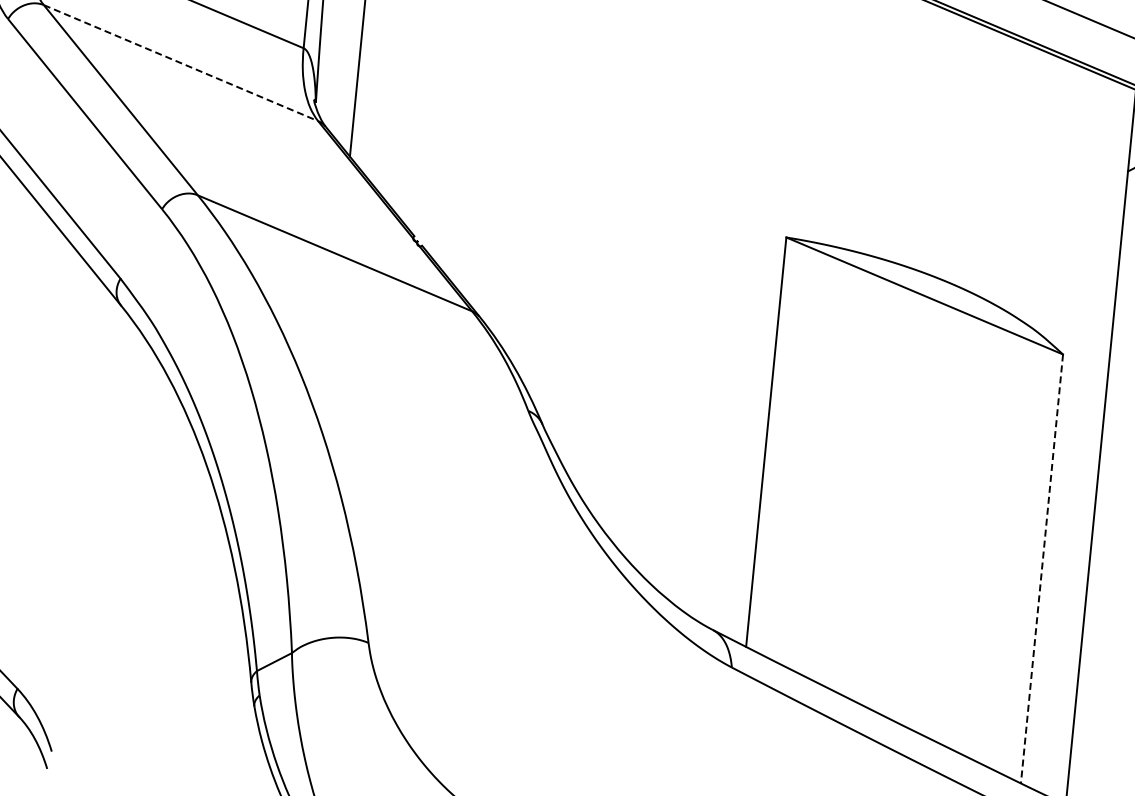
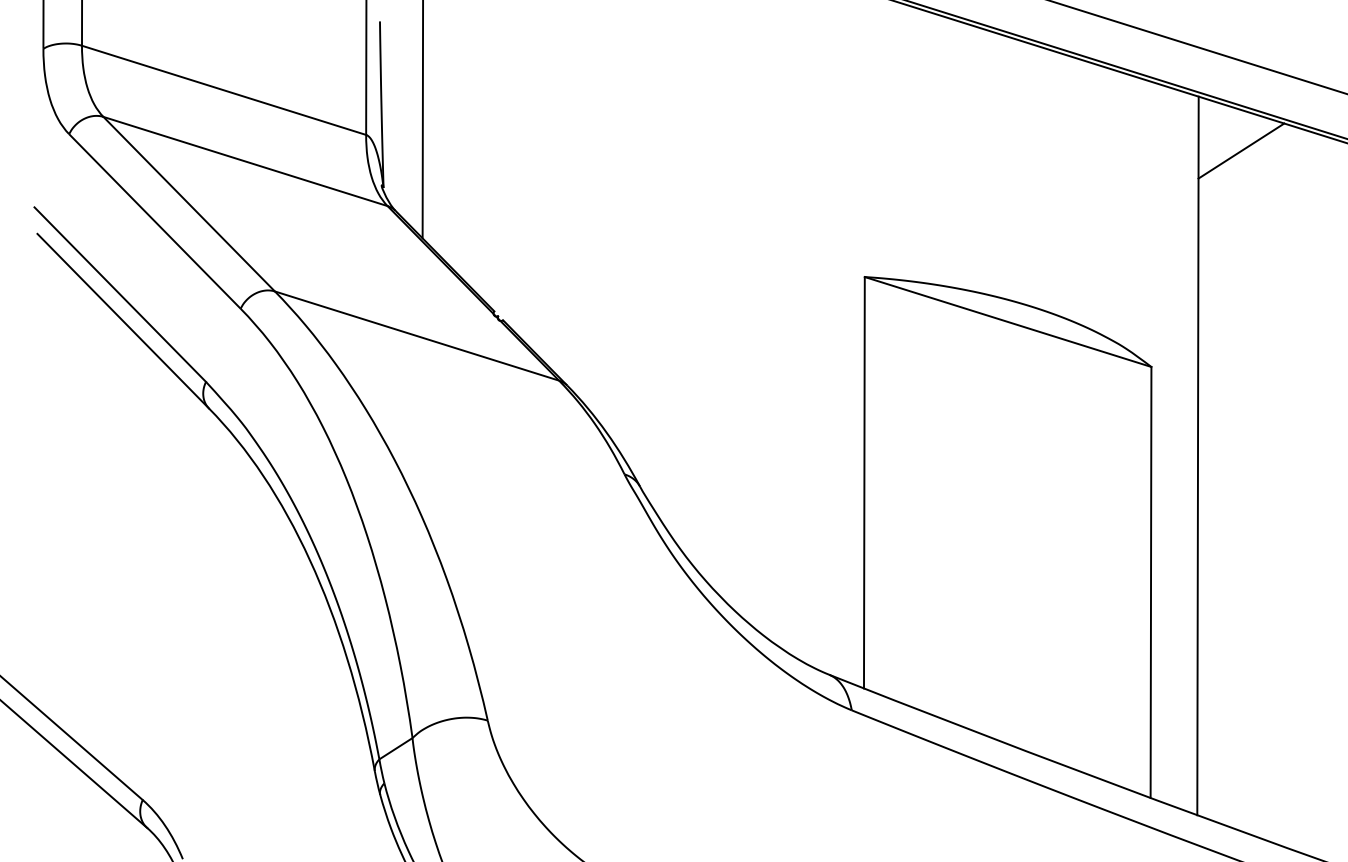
line: (180, 63) -> (245, 161), dashed -> solid
line: (1042, 569) -> (1151, 582), dashed -> solid

